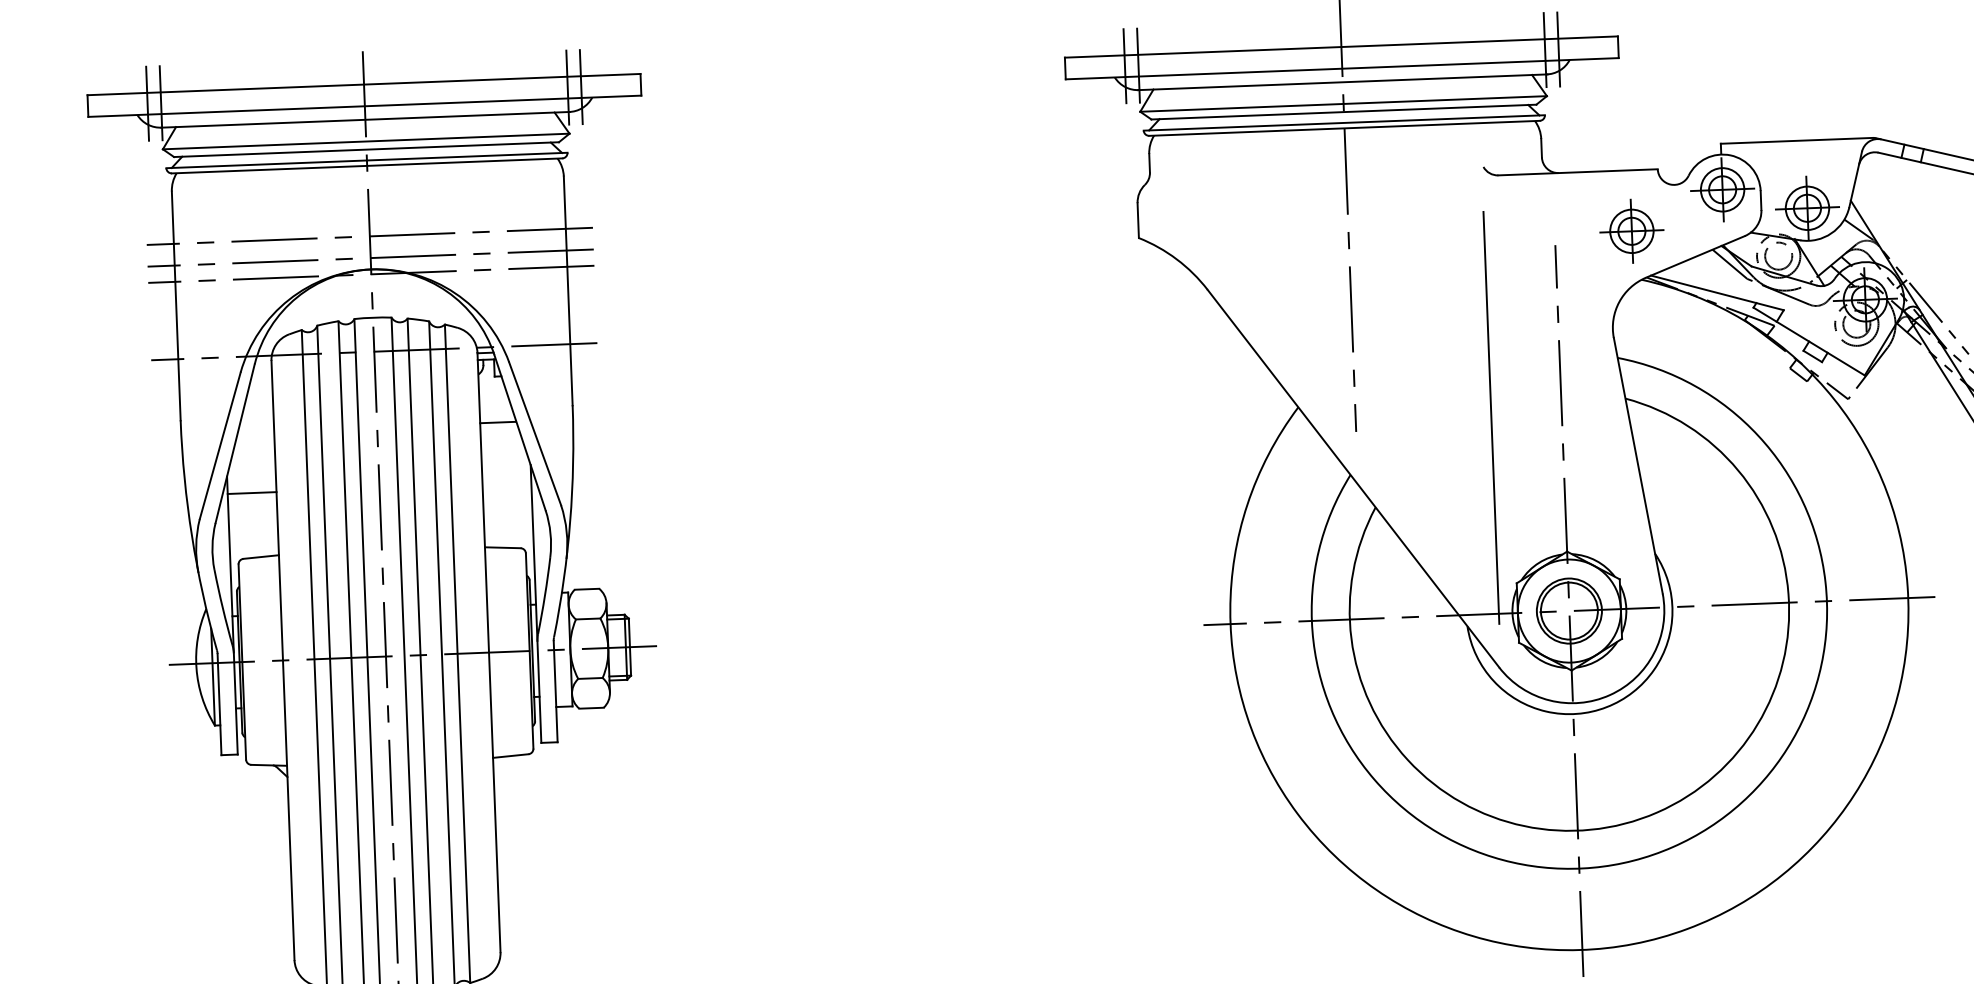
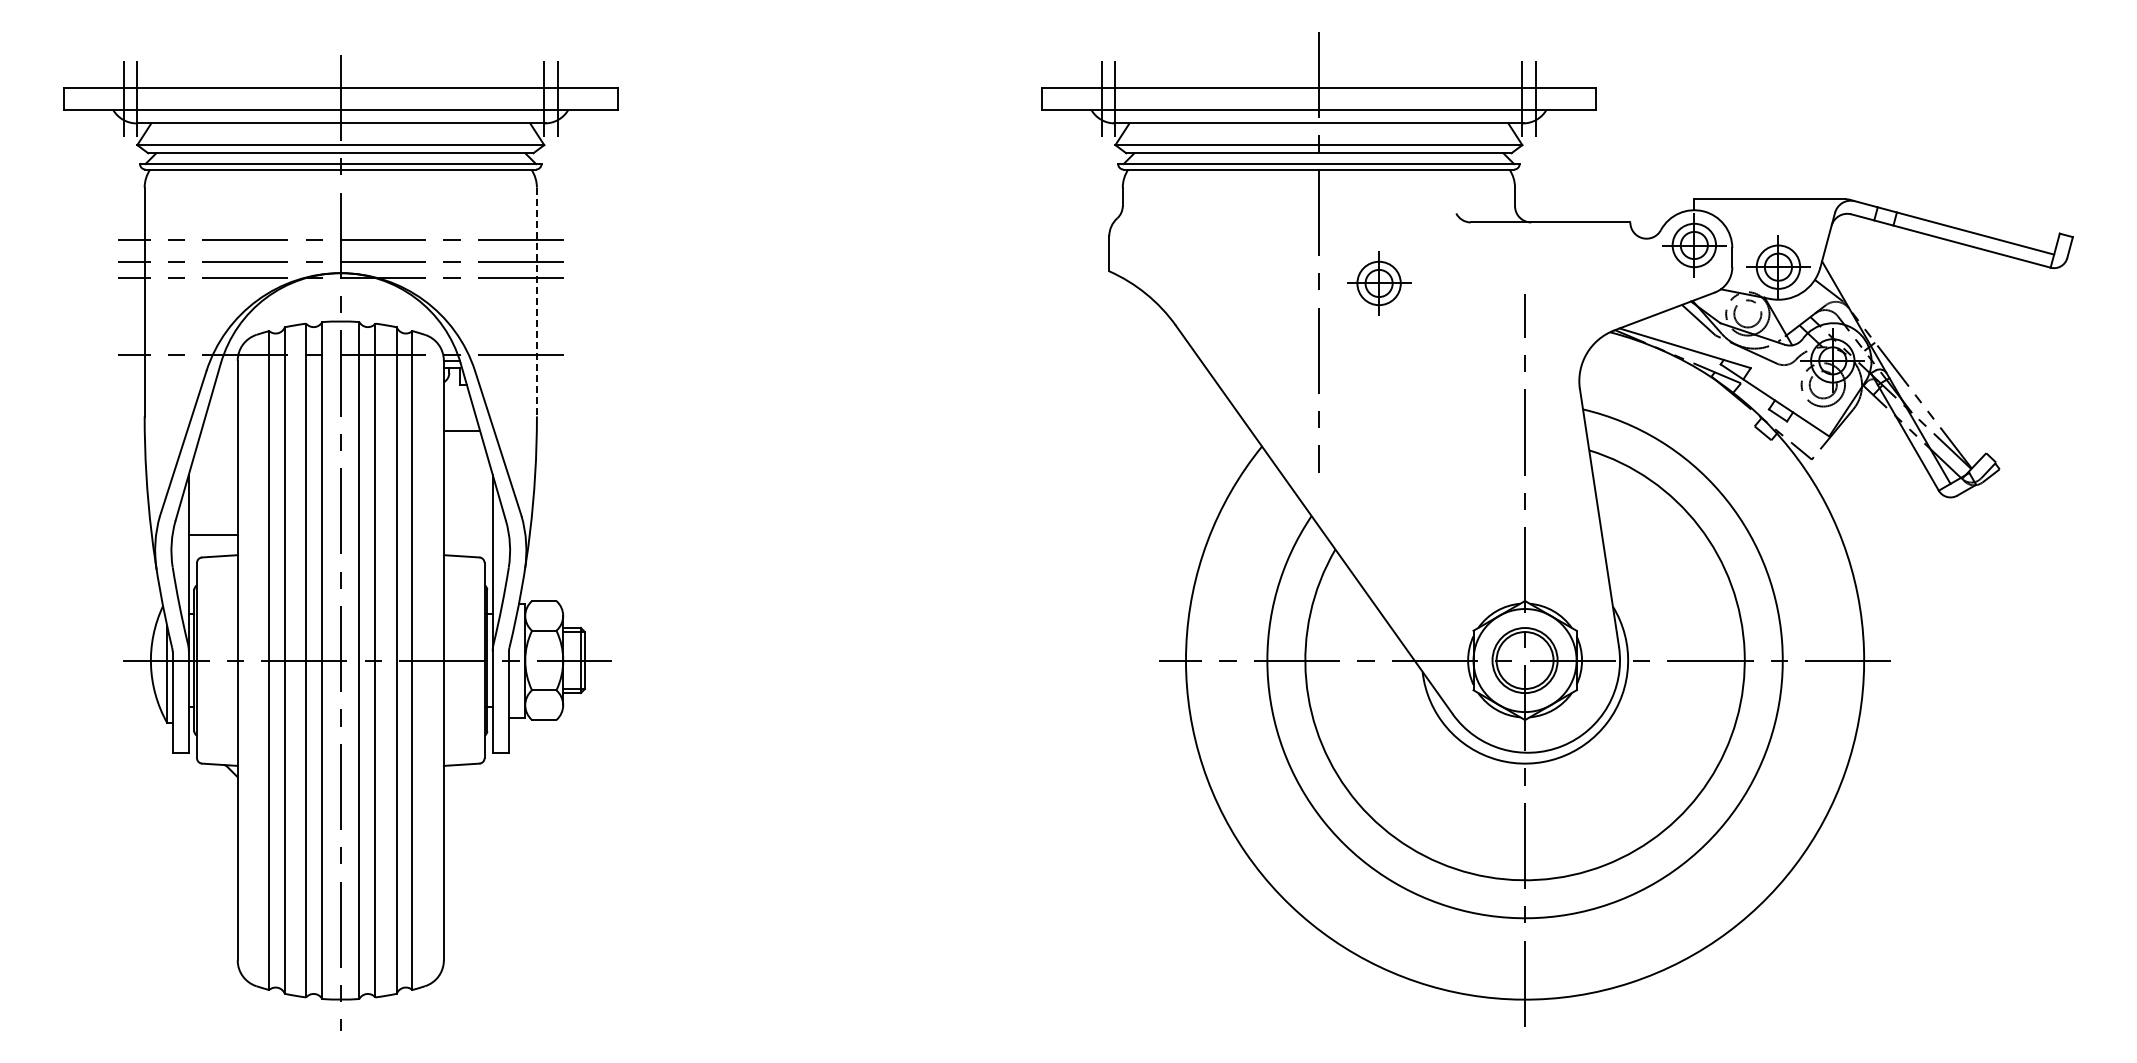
part: (1632, 231) -> (1379, 283), moved
line: (567, 291) -> (536, 302), solid -> dashed
line: (1491, 417) -> (1454, 464), removed
line: (251, 493) -> (212, 535), moved

